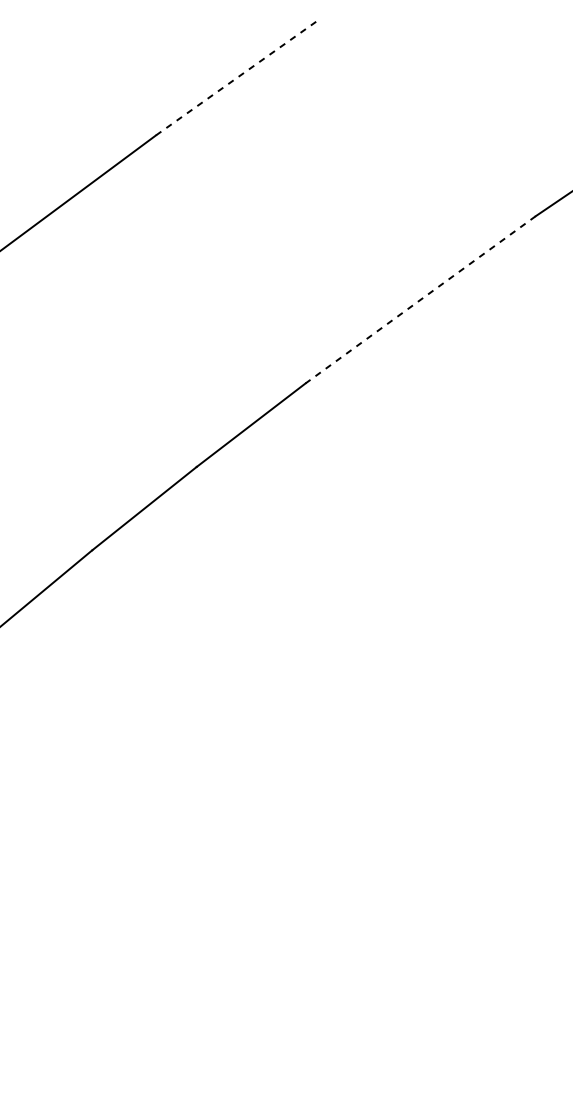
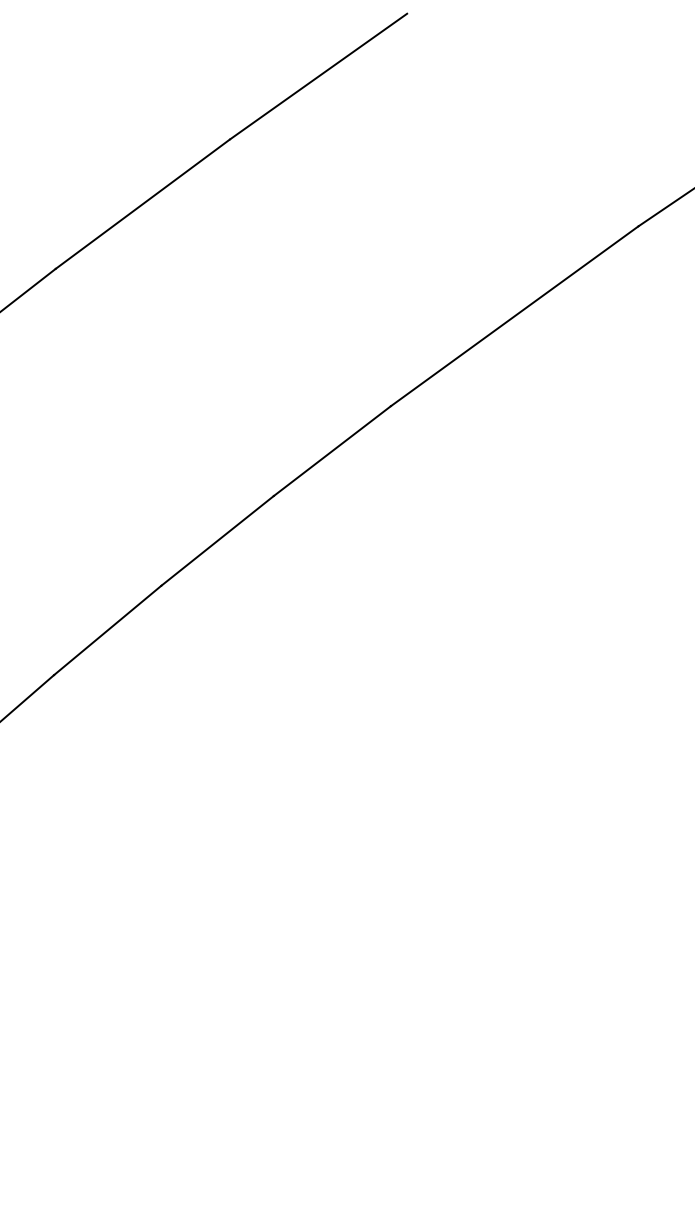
line: (238, 76) -> (318, 76), dashed -> solid
line: (420, 300) -> (514, 316), dashed -> solid

